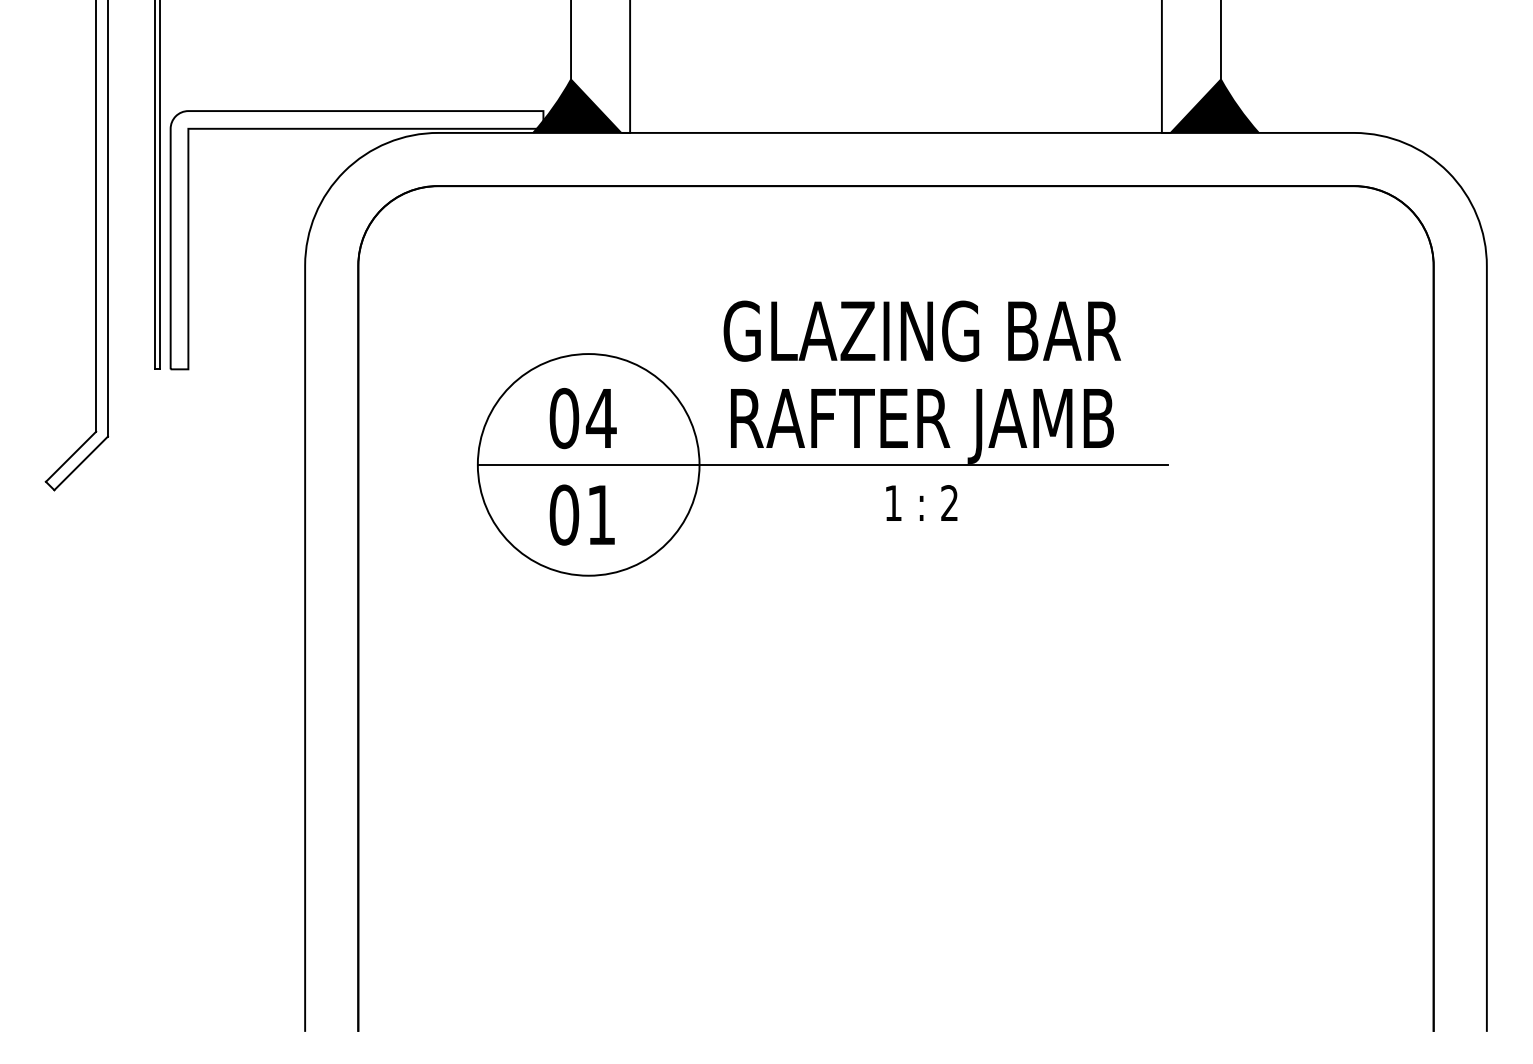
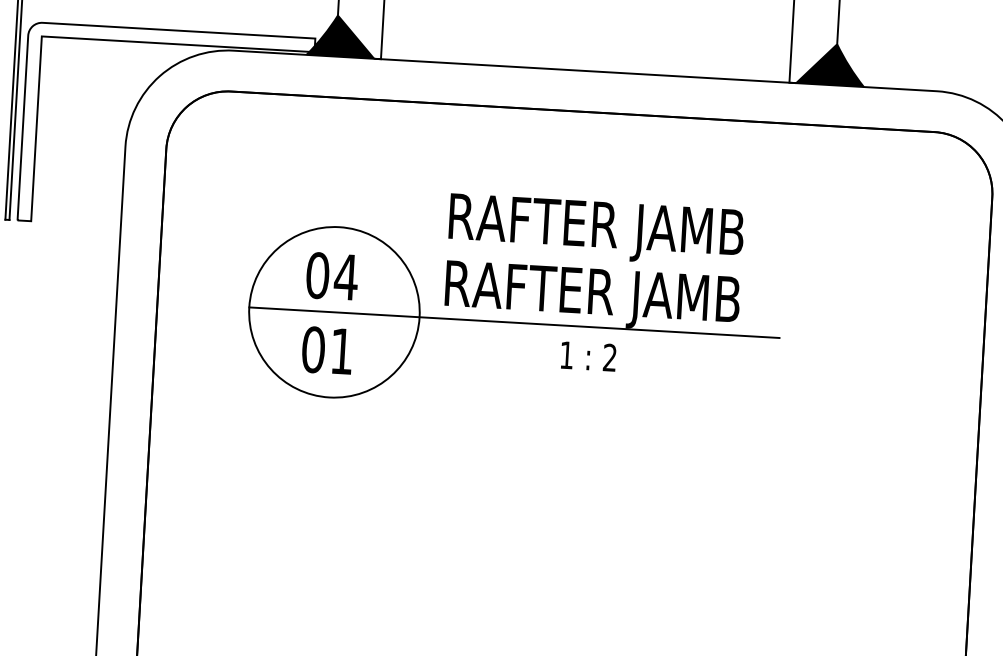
text: (922, 338) -> (596, 230), GLAZING BAR -> RAFTER JAMB

